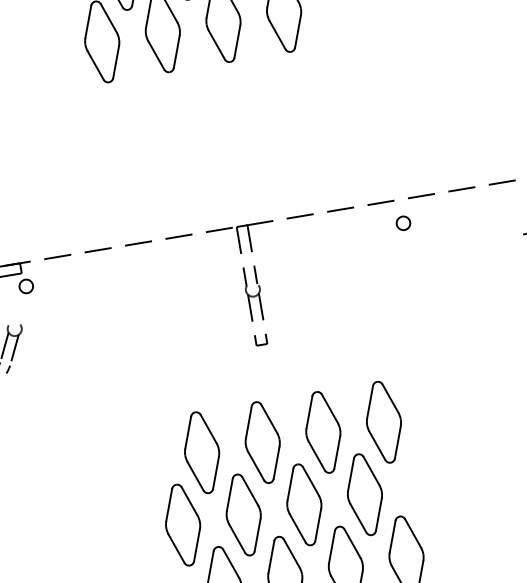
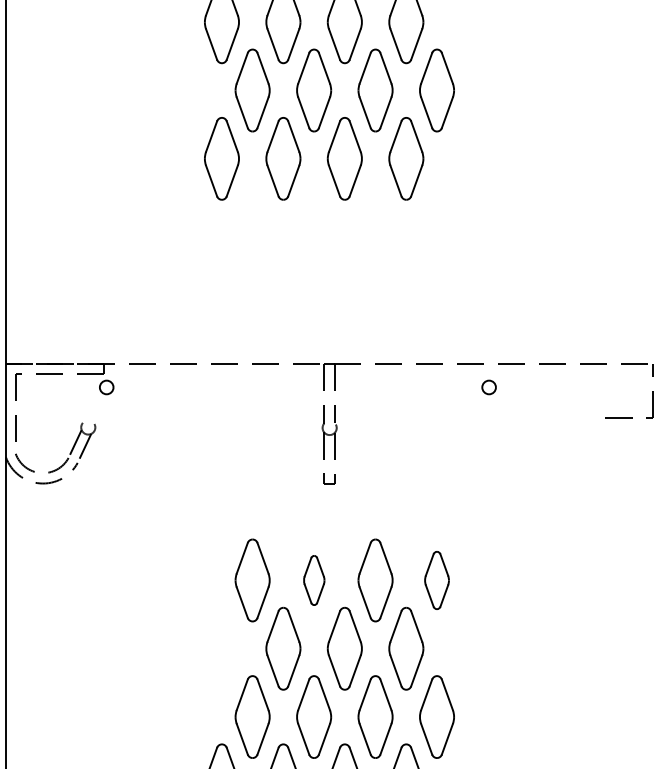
part: (383, 422) -> (436, 580), size x0.7
part: (263, 442) -> (314, 580), size x0.6
part: (182, 524) -> (221, 648), removed

